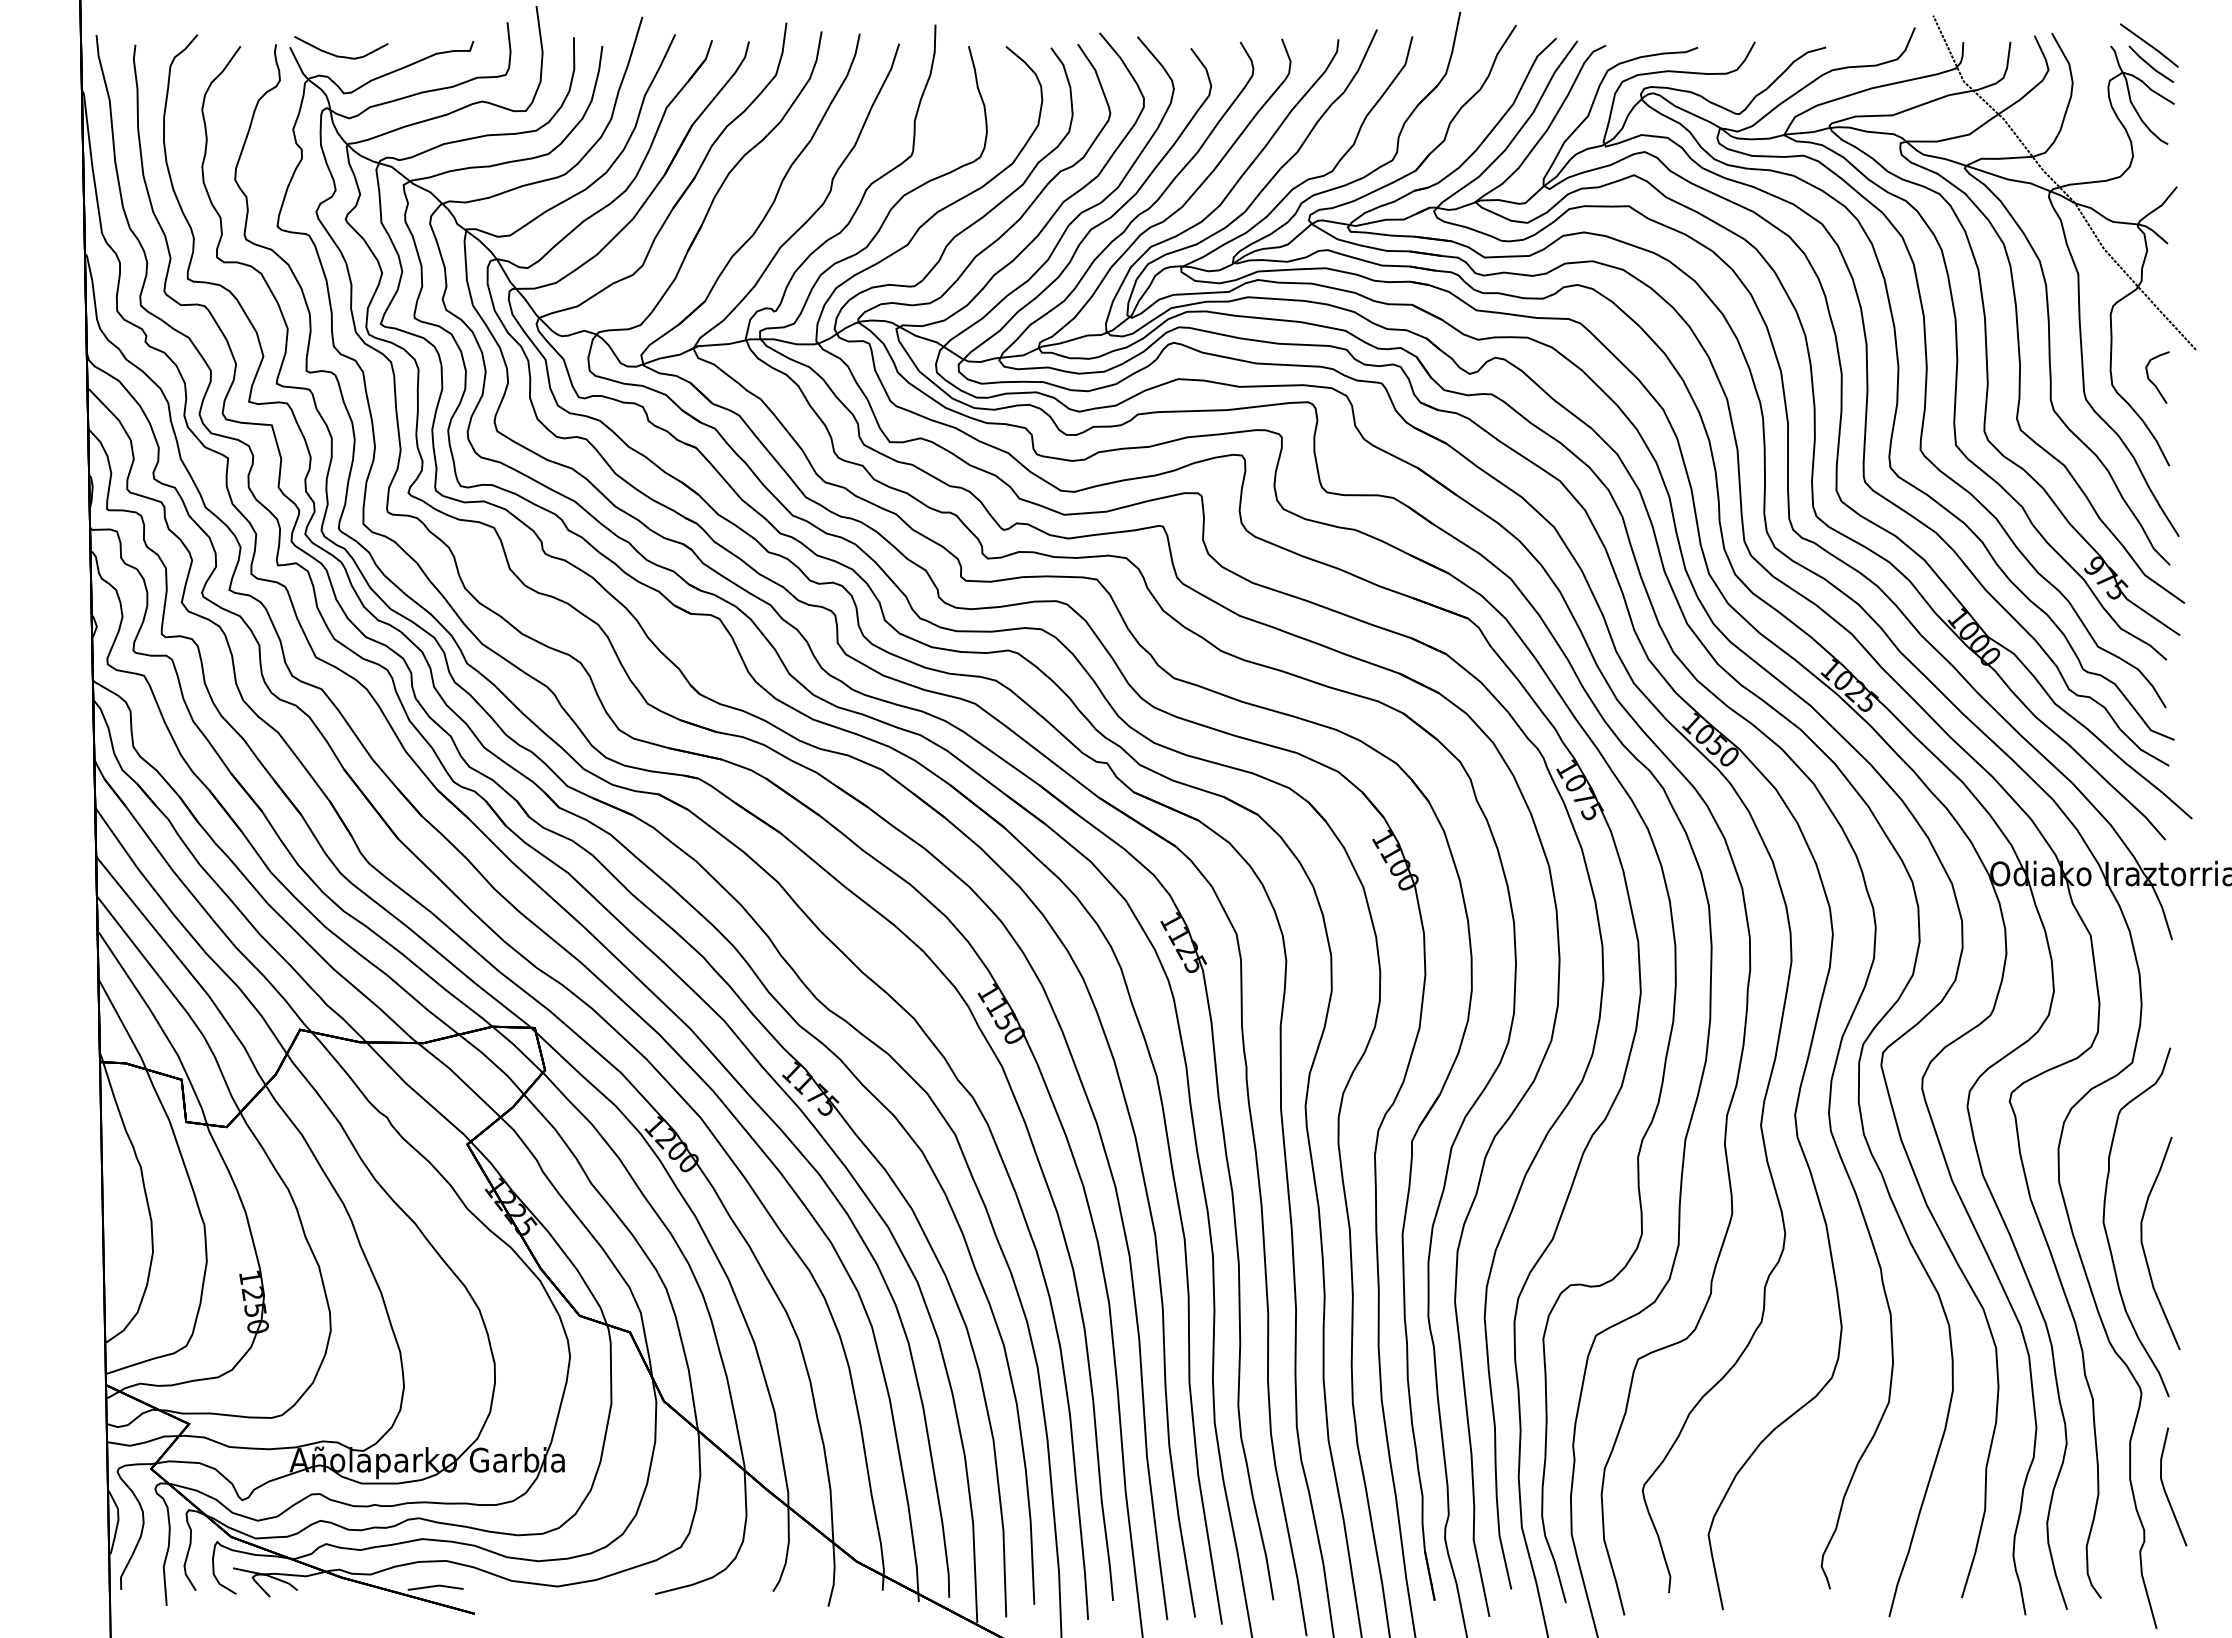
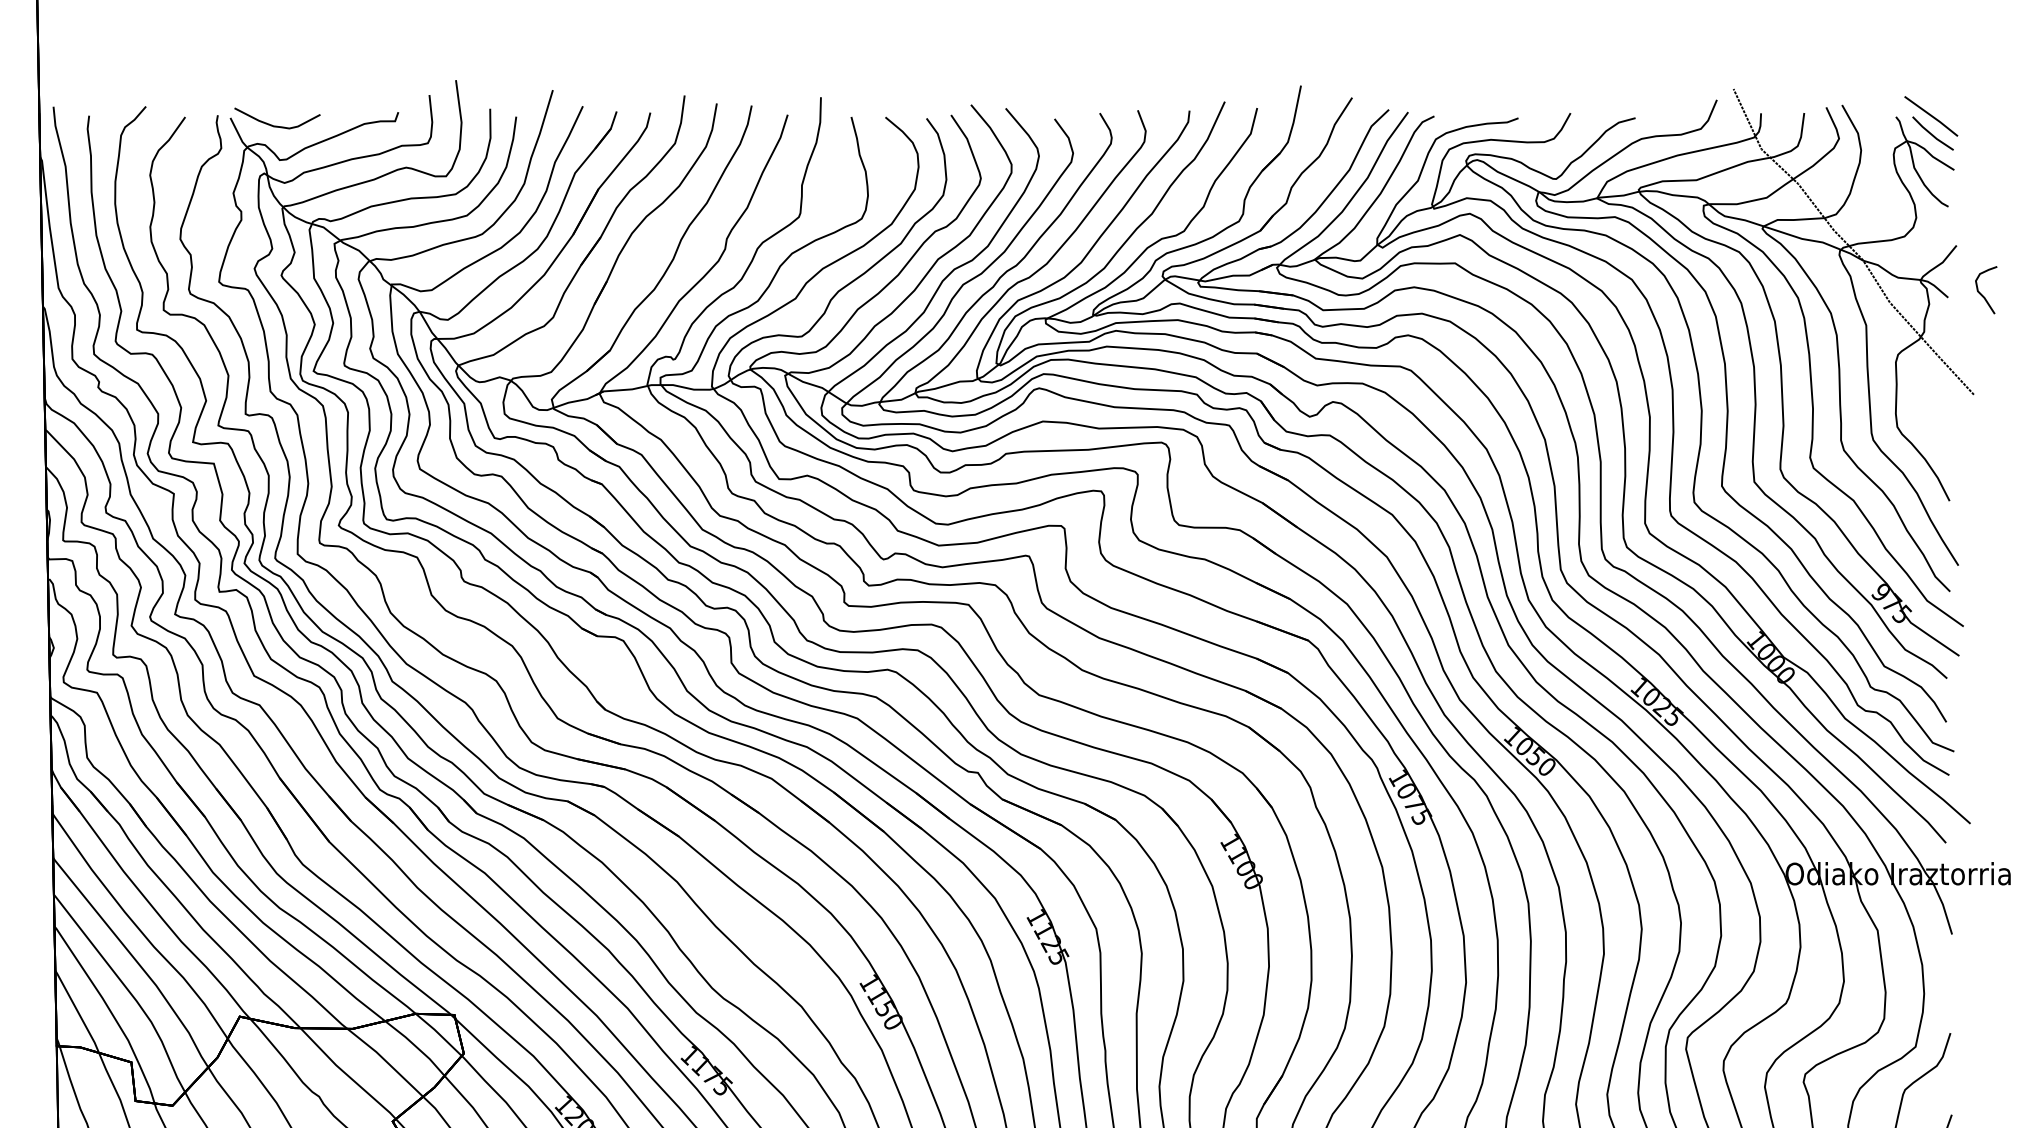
part: (2152, 381) -> (1981, 293), moved

